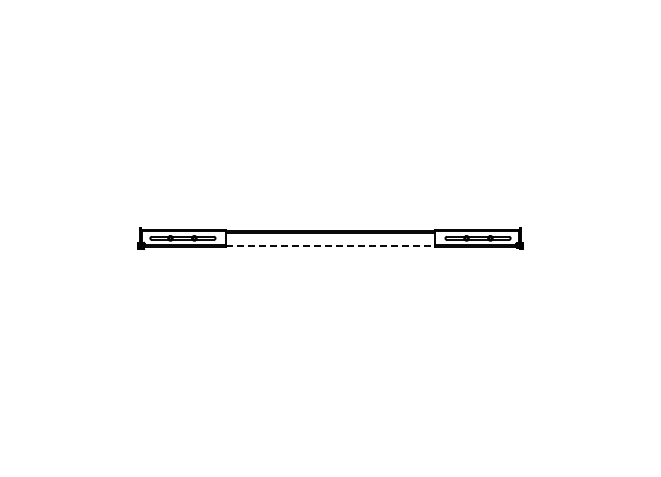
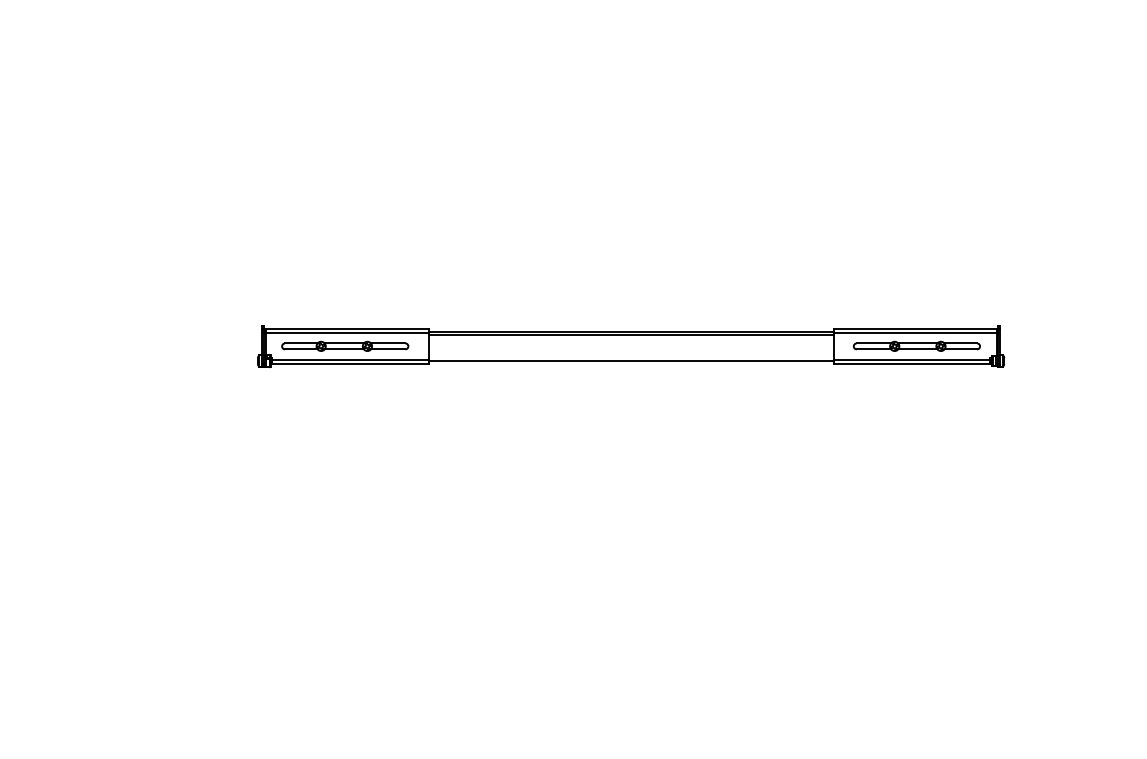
line: (330, 245) -> (631, 360), dashed -> solid

